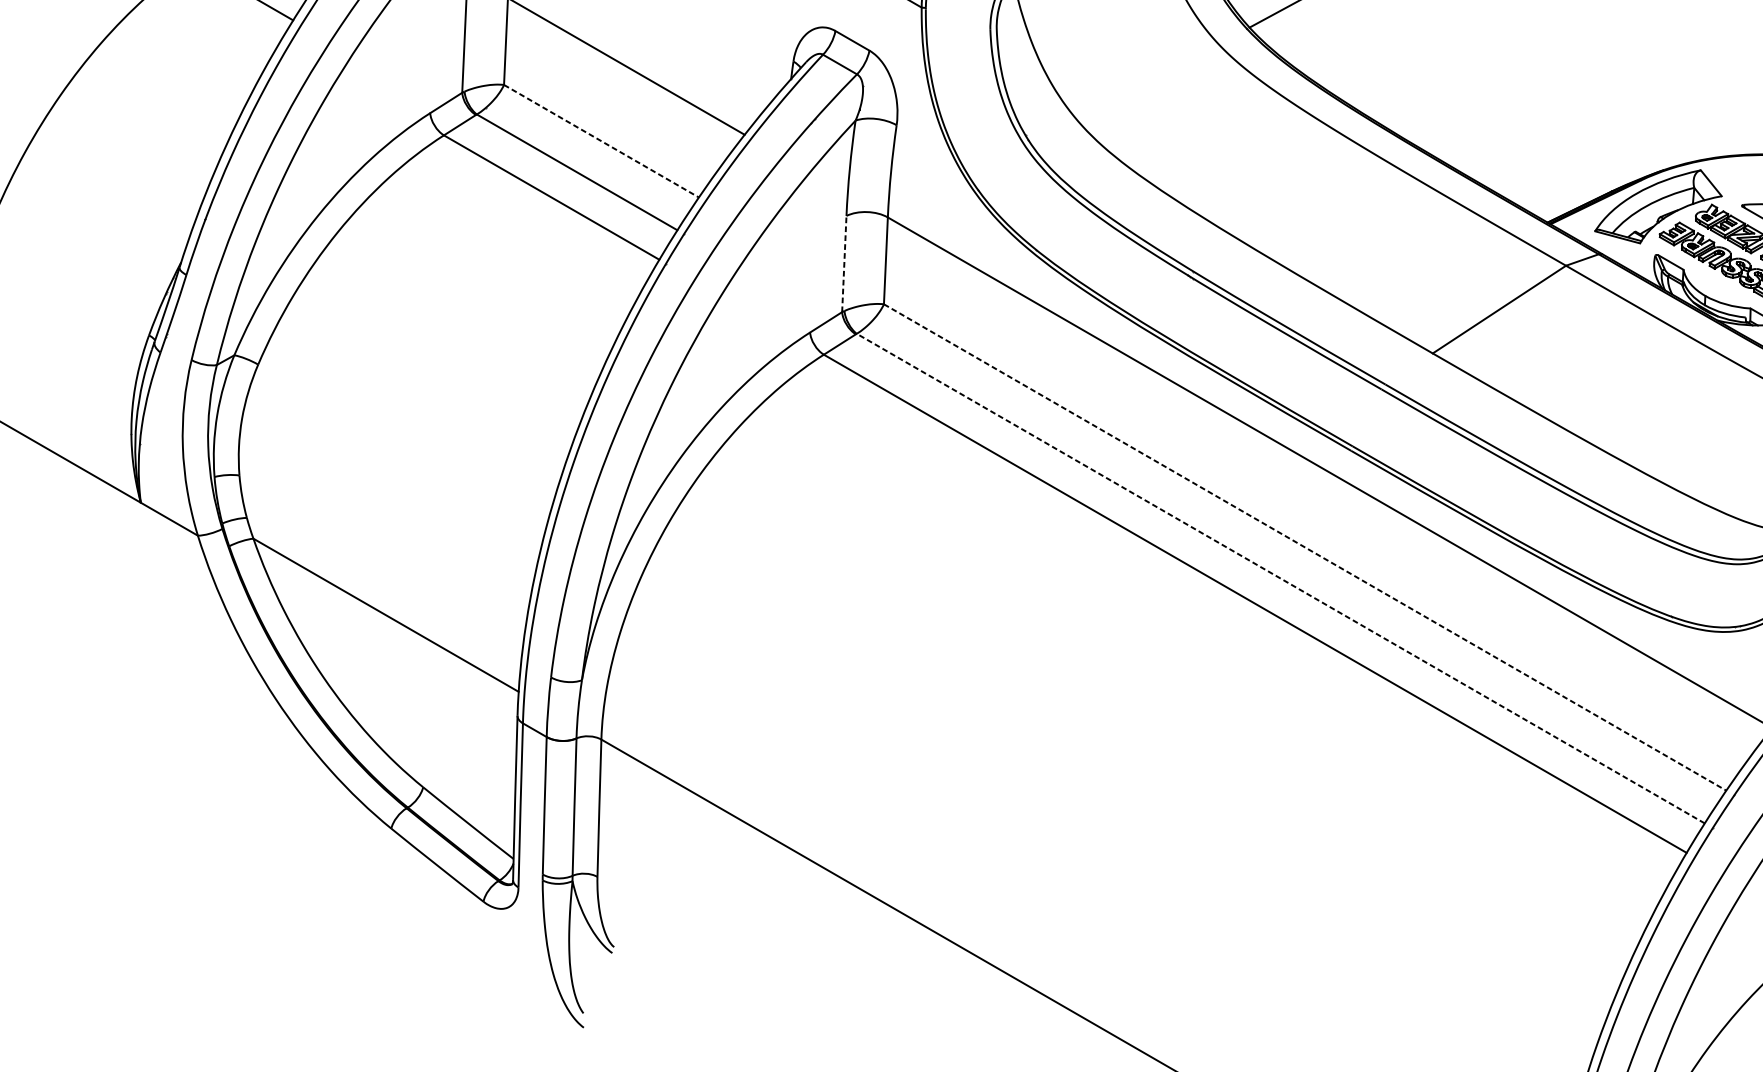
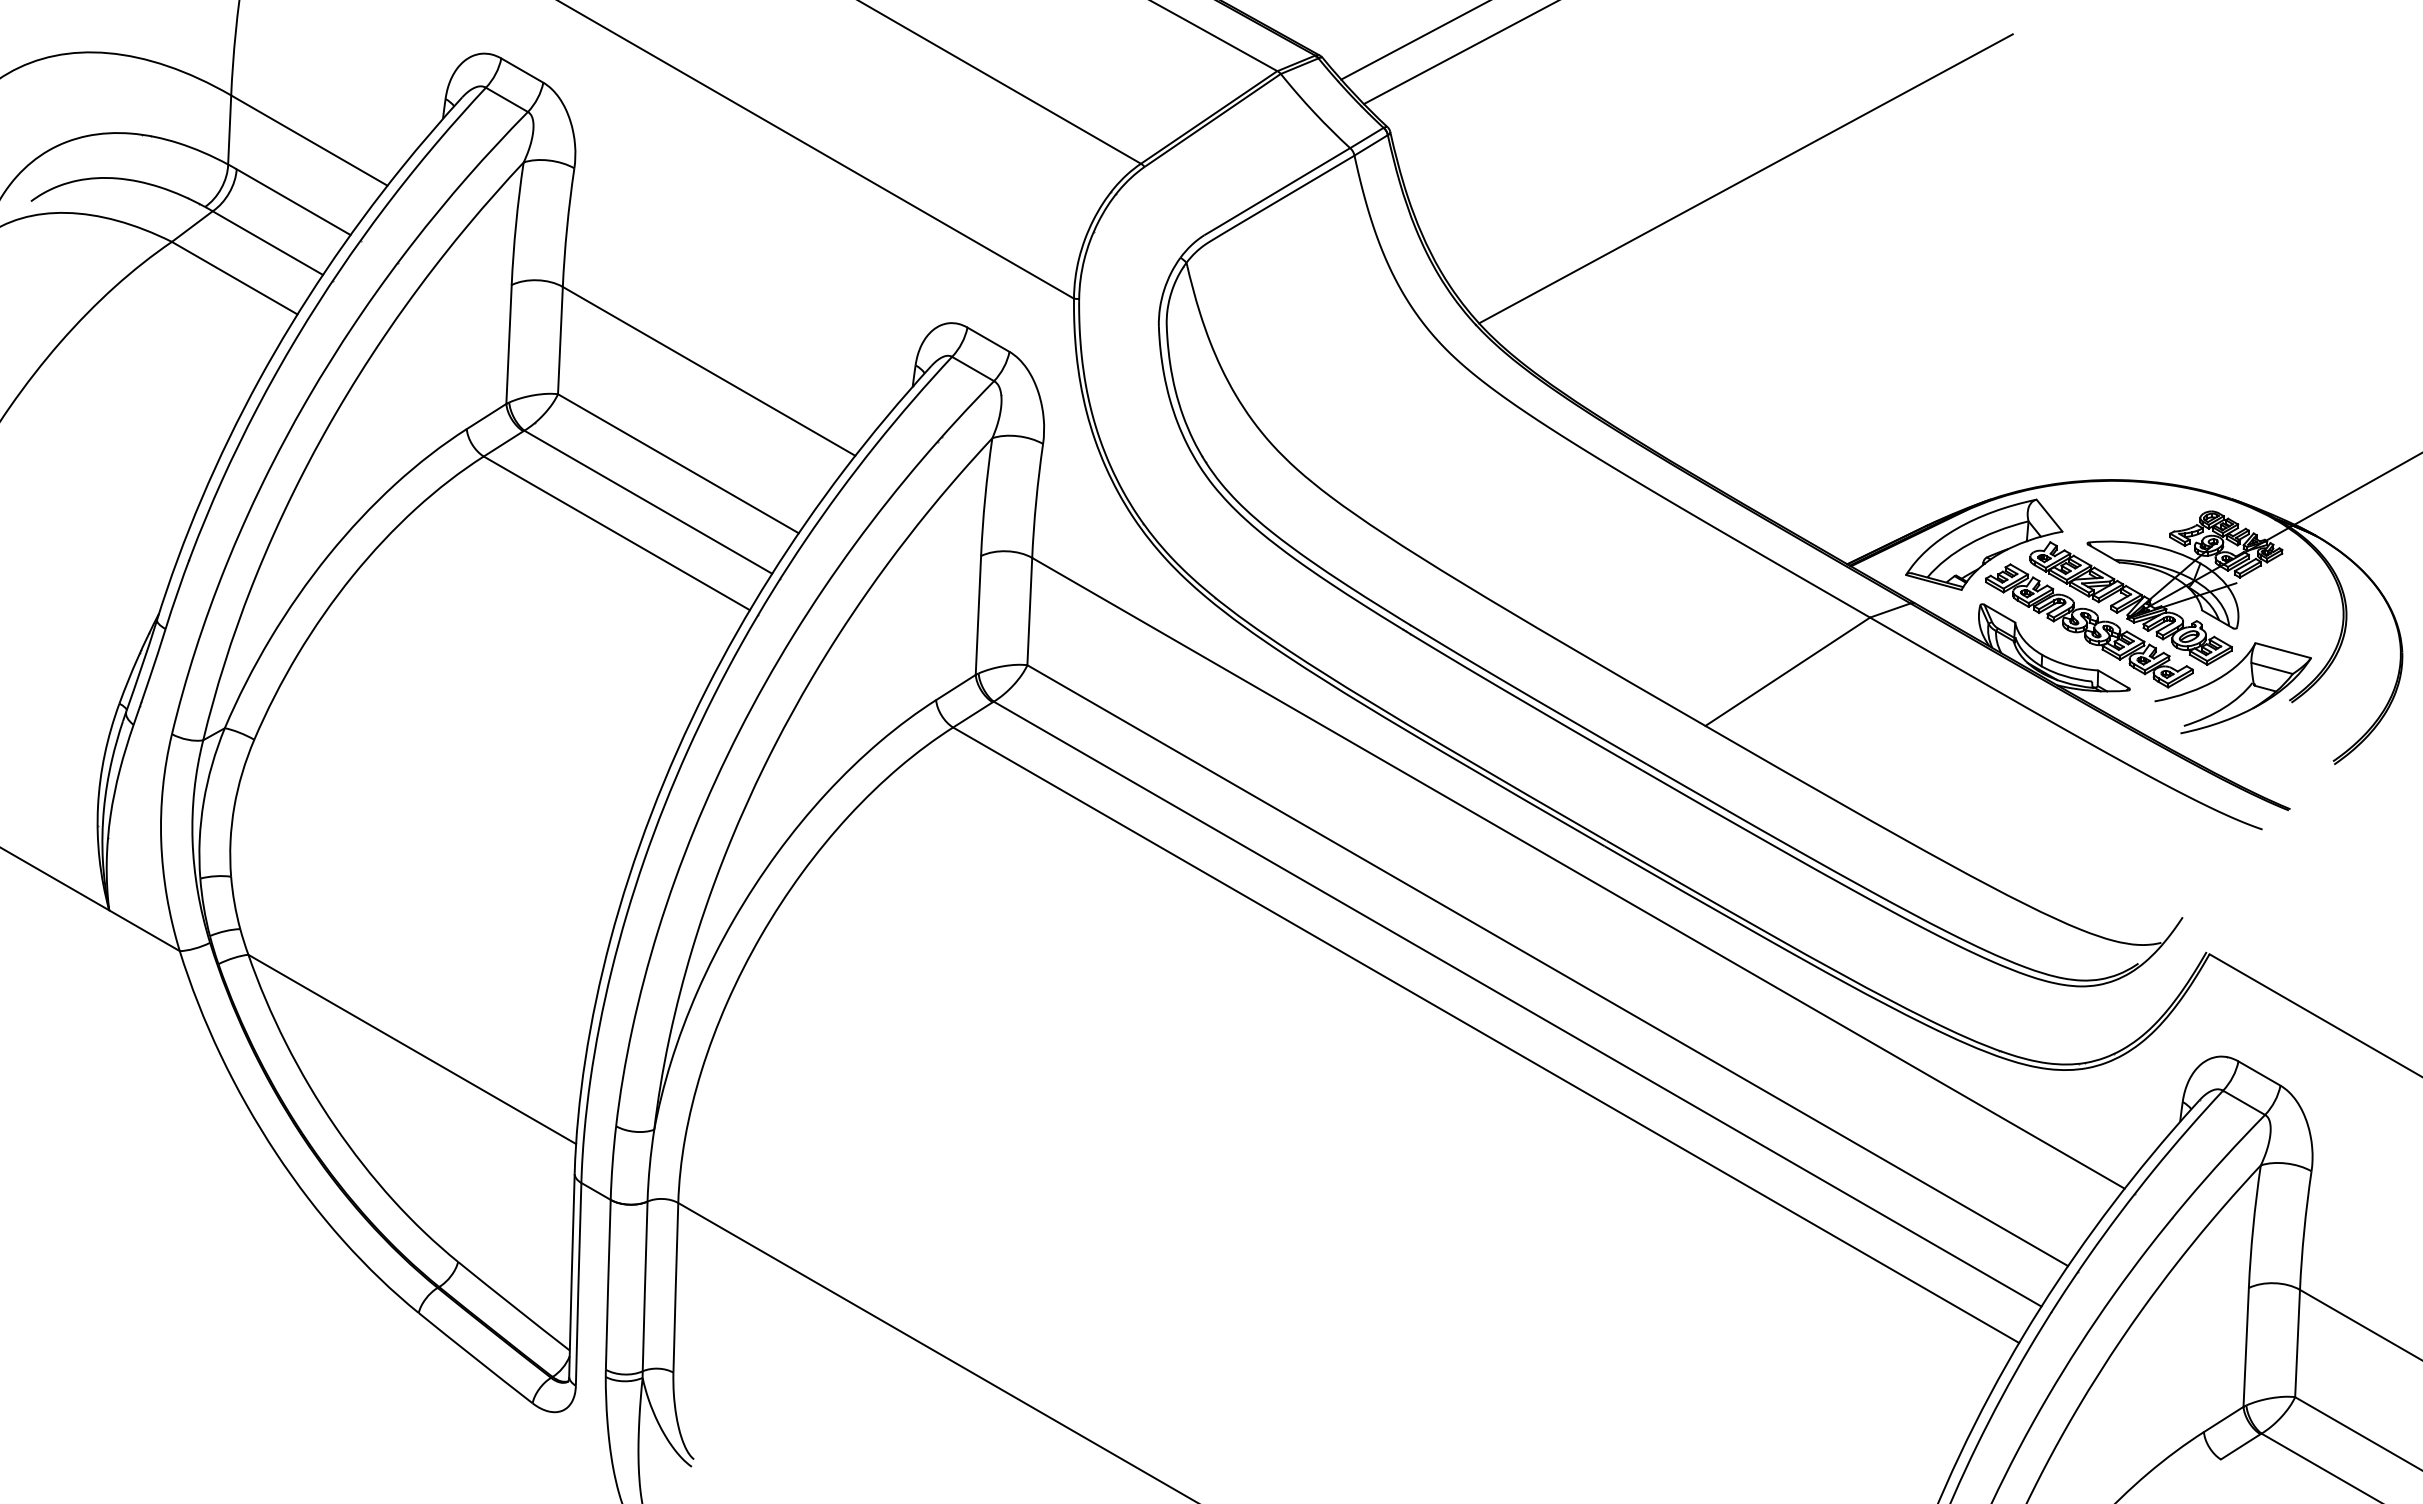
line: (601, 141) -> (678, 463), dashed -> solid
line: (844, 264) -> (978, 615), dashed -> solid
line: (1304, 547) -> (1547, 965), dashed -> solid
line: (1280, 578) -> (1517, 1004), dashed -> solid

